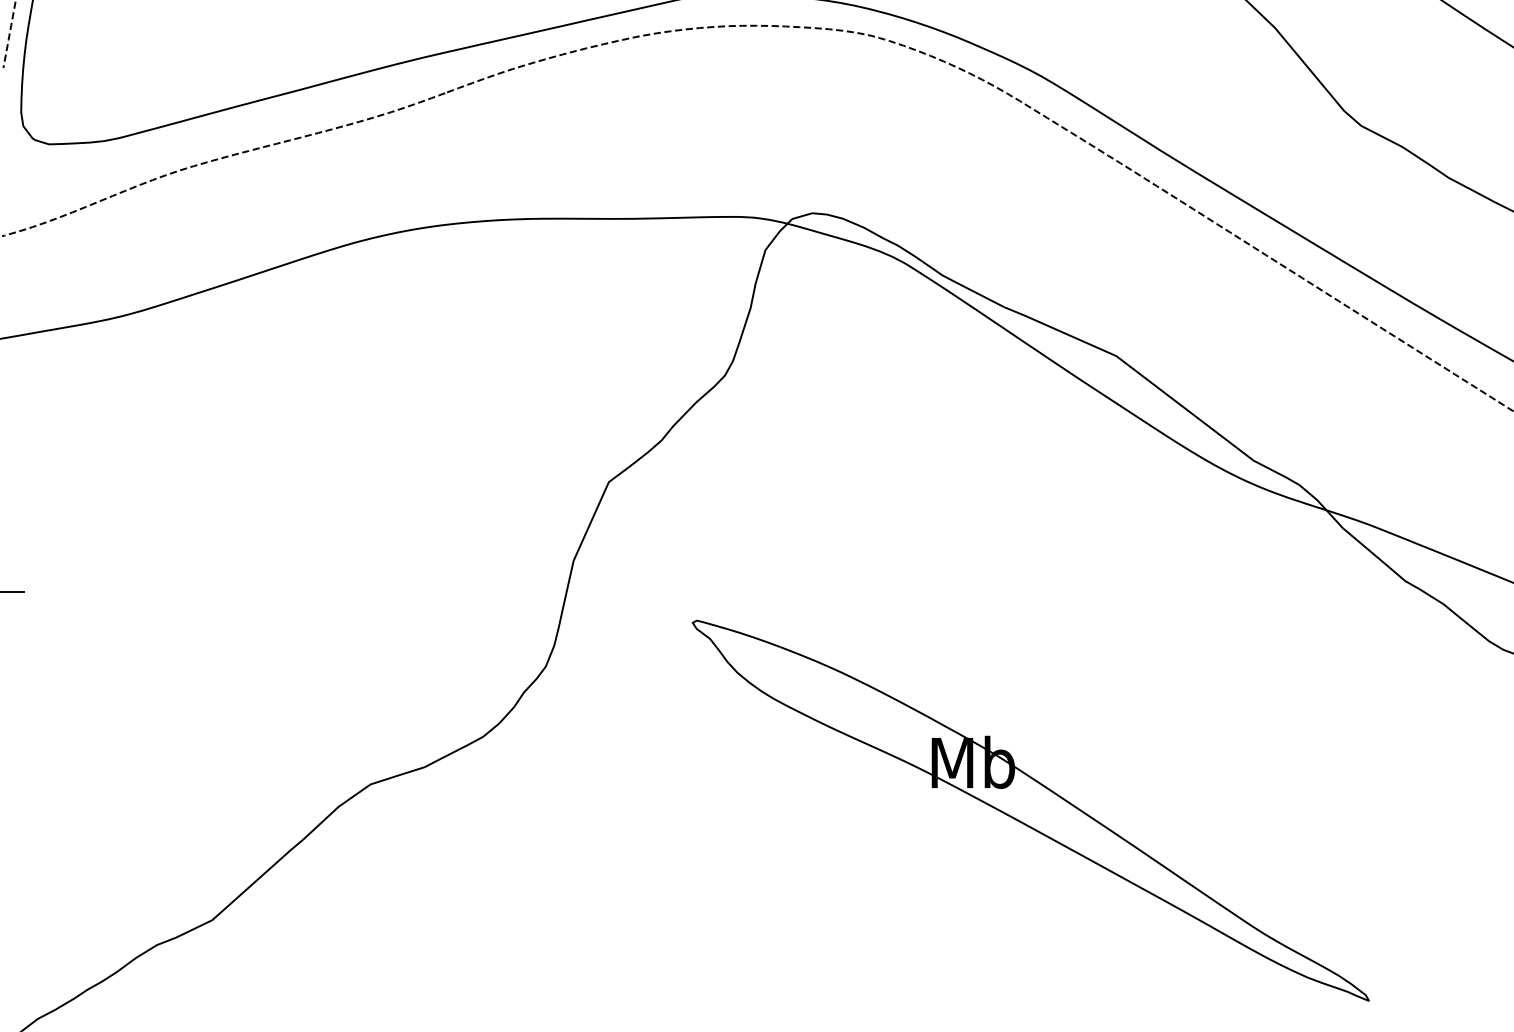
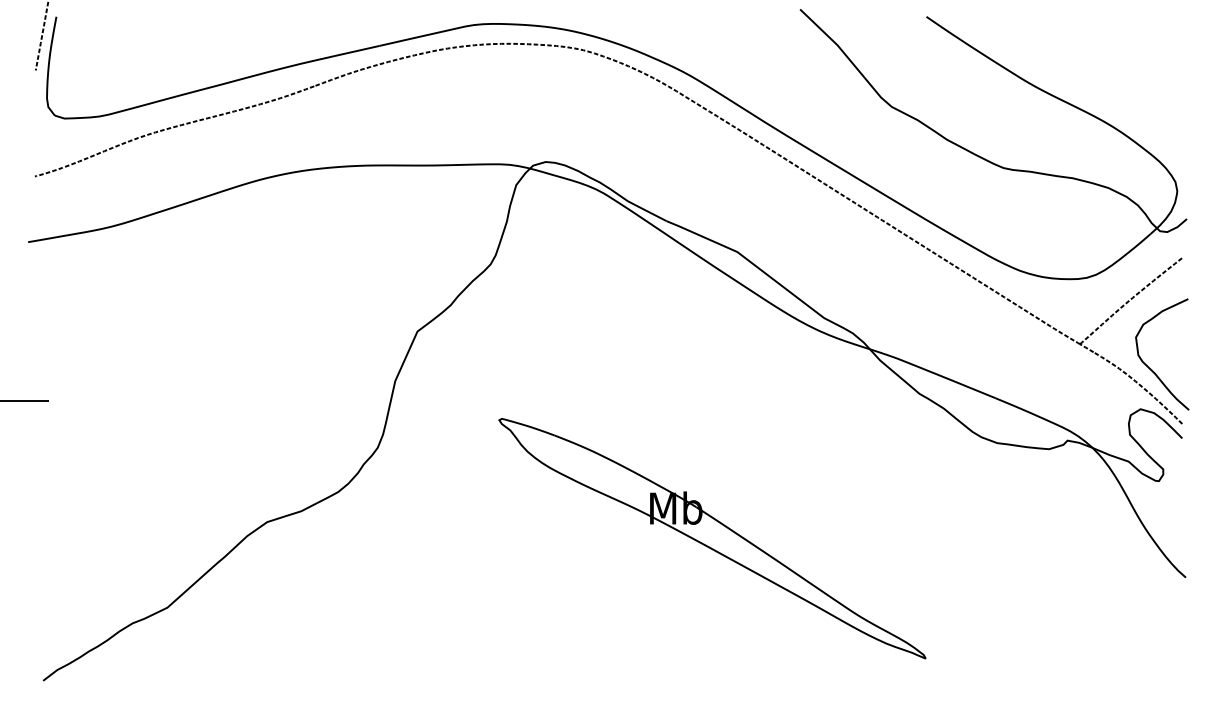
part: (1030, 810) -> (712, 538), moved

